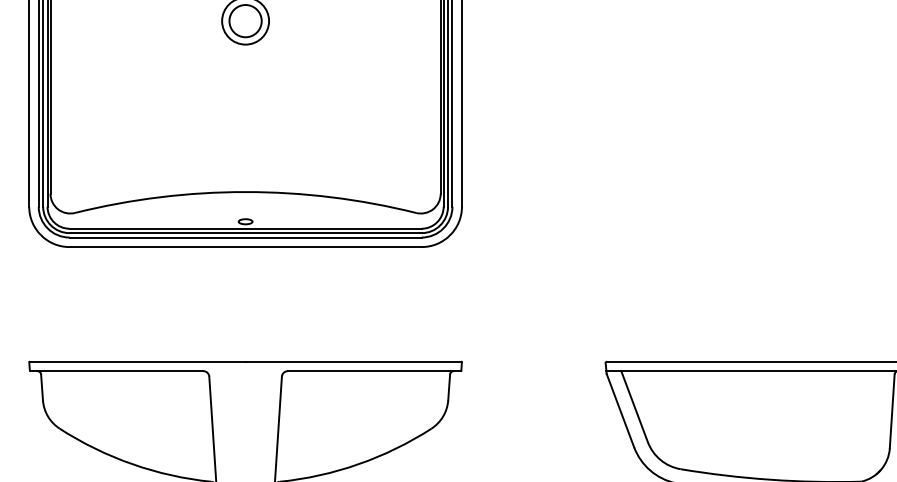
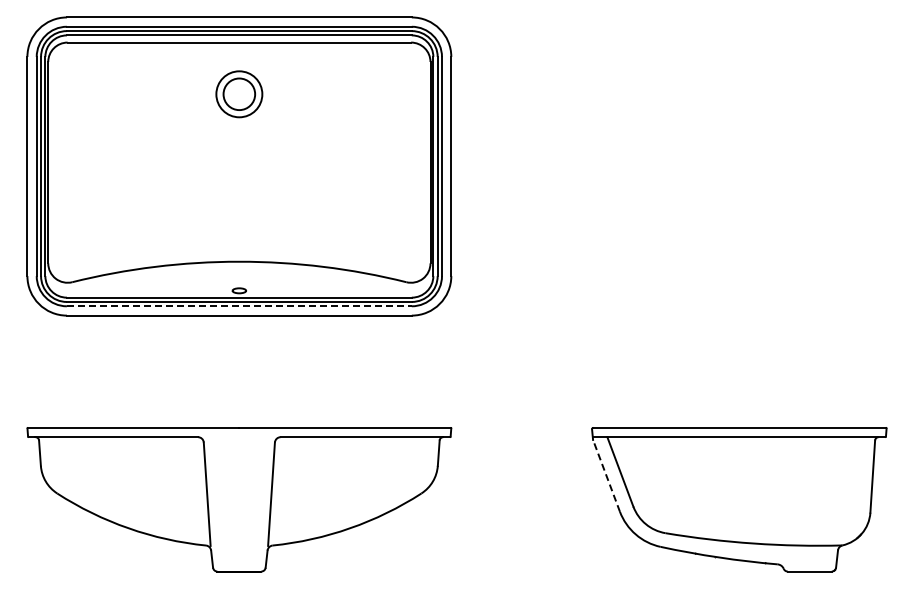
line: (245, 237) -> (239, 306), solid -> dashed
line: (620, 410) -> (606, 475), solid -> dashed

